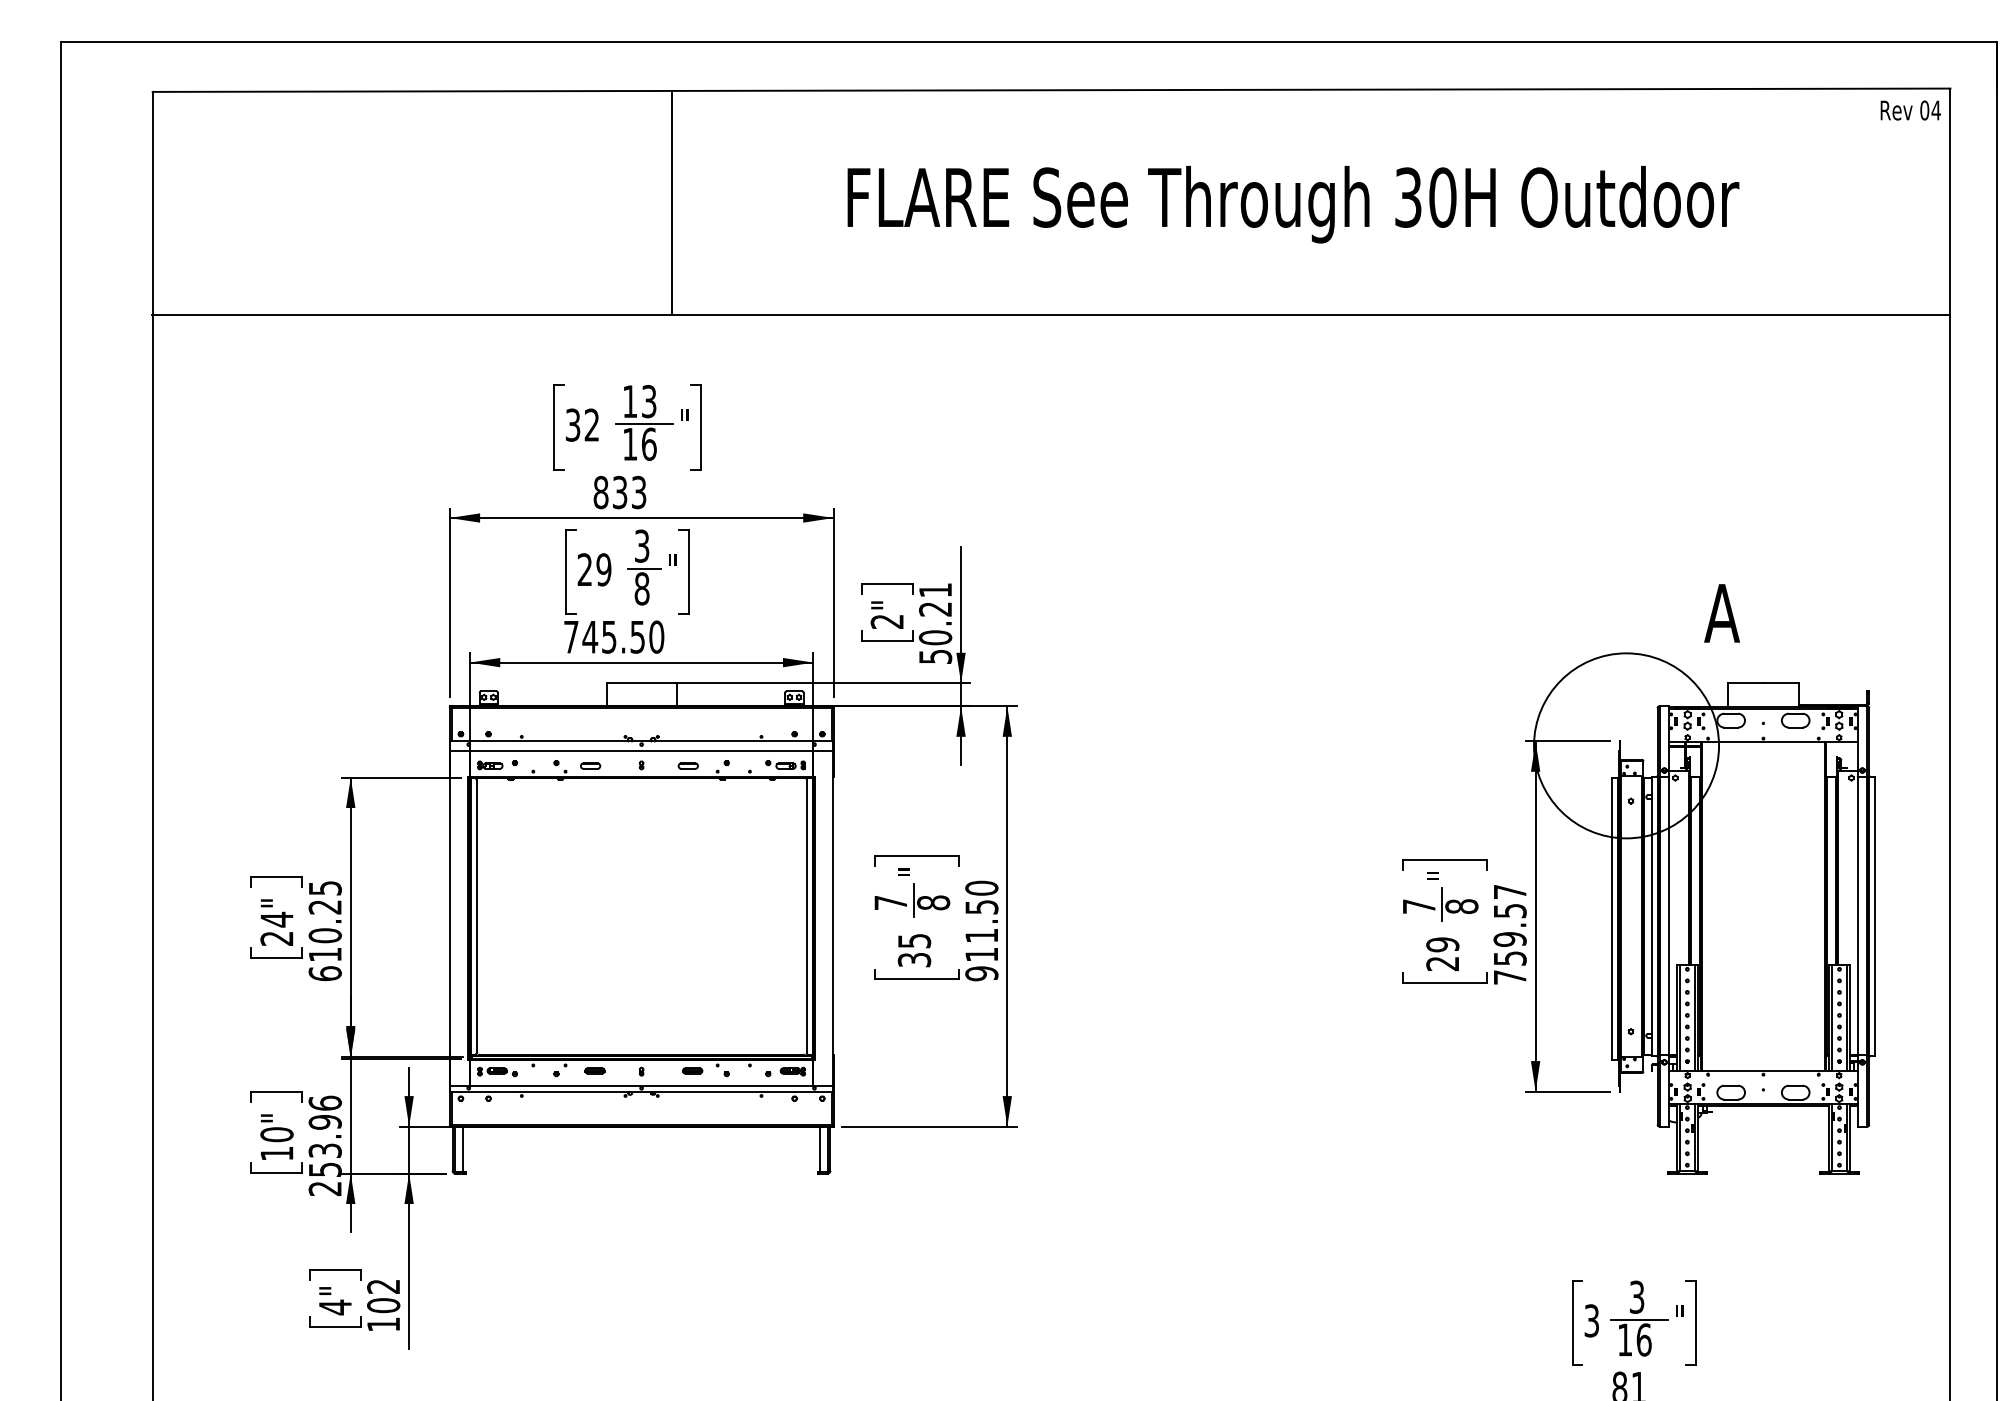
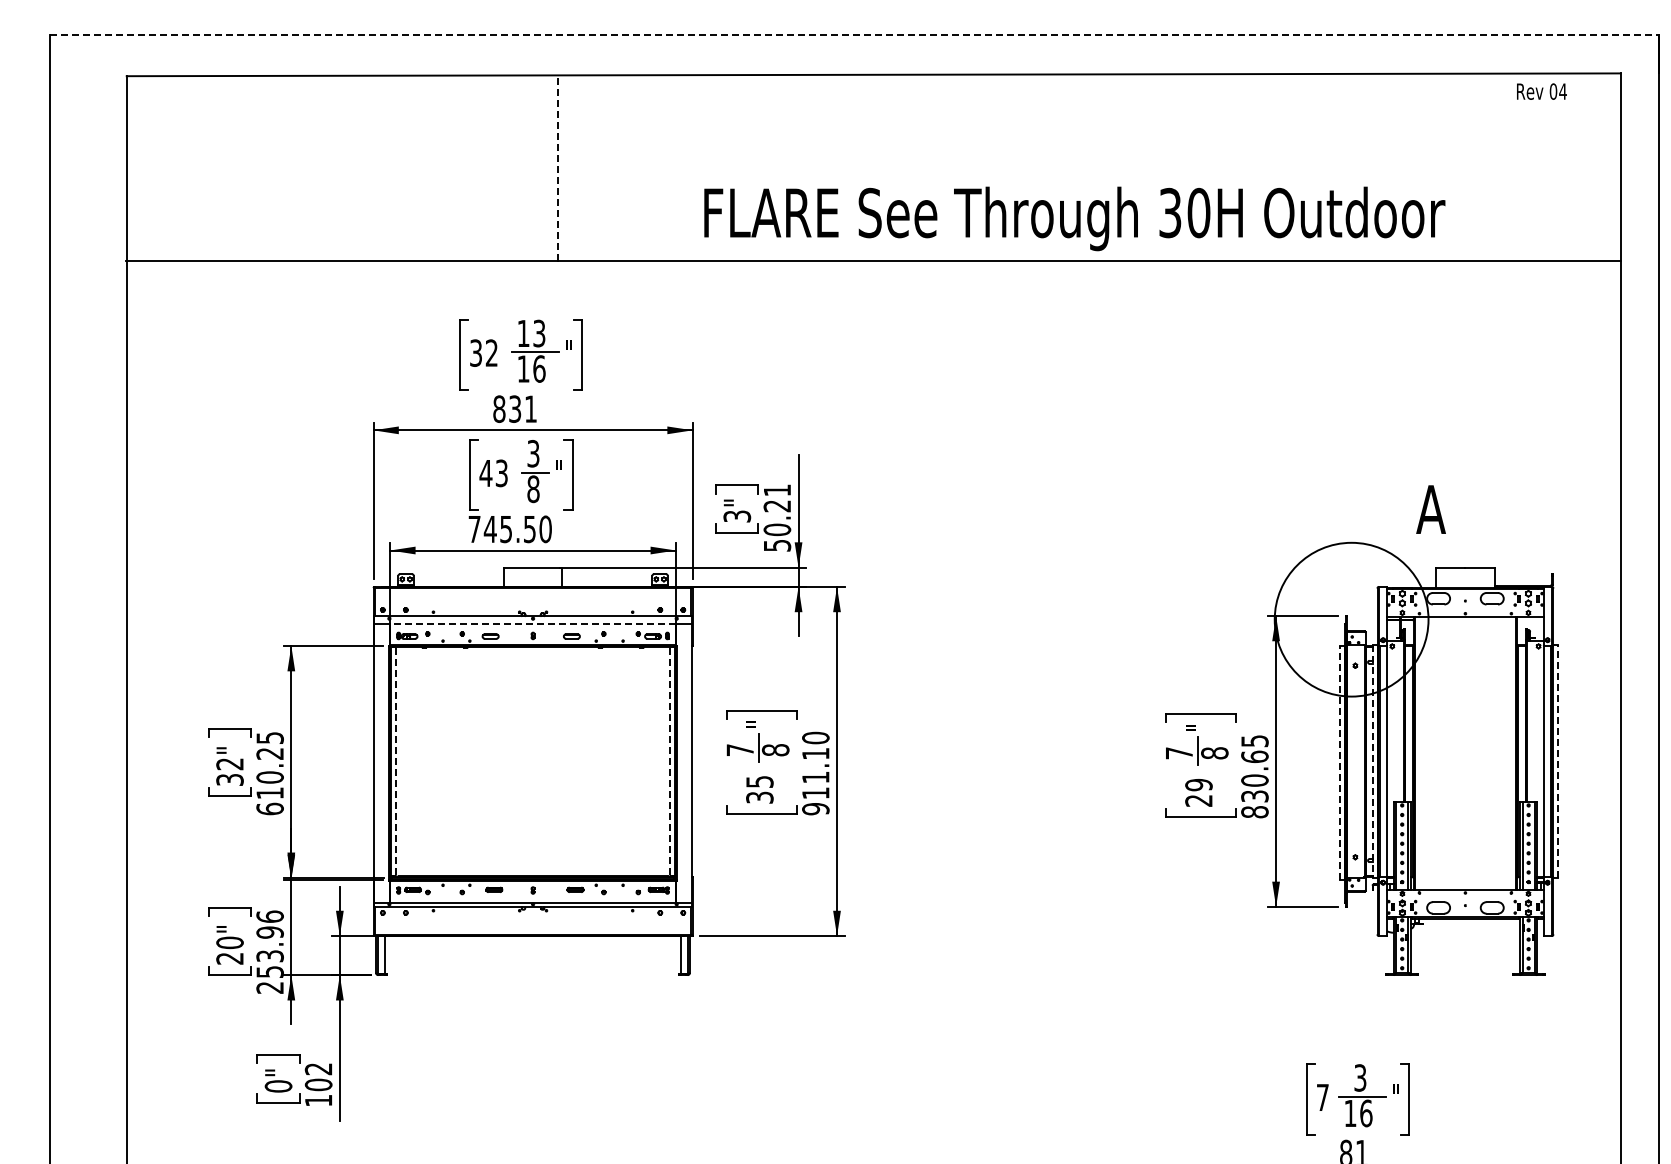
line: (1028, 42) -> (854, 35), solid -> dashed
text: (1910, 110) -> (1541, 91), moved
line: (672, 202) -> (558, 168), solid -> dashed
text: (1293, 204) -> (1074, 218), moved
text: (638, 491) -> (530, 408), 833 -> 831
text: (594, 568) -> (493, 472), 29 -> 43
text: (887, 621) -> (737, 516), 2" -> 3"
line: (642, 750) -> (533, 623), solid -> dashed
text: (981, 906) -> (815, 753), 911.50 -> 911.10
line: (1875, 915) -> (1558, 760), solid -> dashed
line: (476, 916) -> (395, 761), solid -> dashed
line: (806, 916) -> (670, 761), solid -> dashed
line: (1651, 916) -> (1372, 761), solid -> dashed
line: (1611, 917) -> (1339, 762), solid -> dashed
text: (276, 928) -> (229, 771), 24" -> 32"
text: (1509, 934) -> (1254, 776), 759.57 -> 830.65
text: (276, 1153) -> (229, 958), 10" -> 20"
text: (335, 1307) -> (278, 1086), 4" -> 0"
text: (1591, 1320) -> (1322, 1097), 3 -> 7

